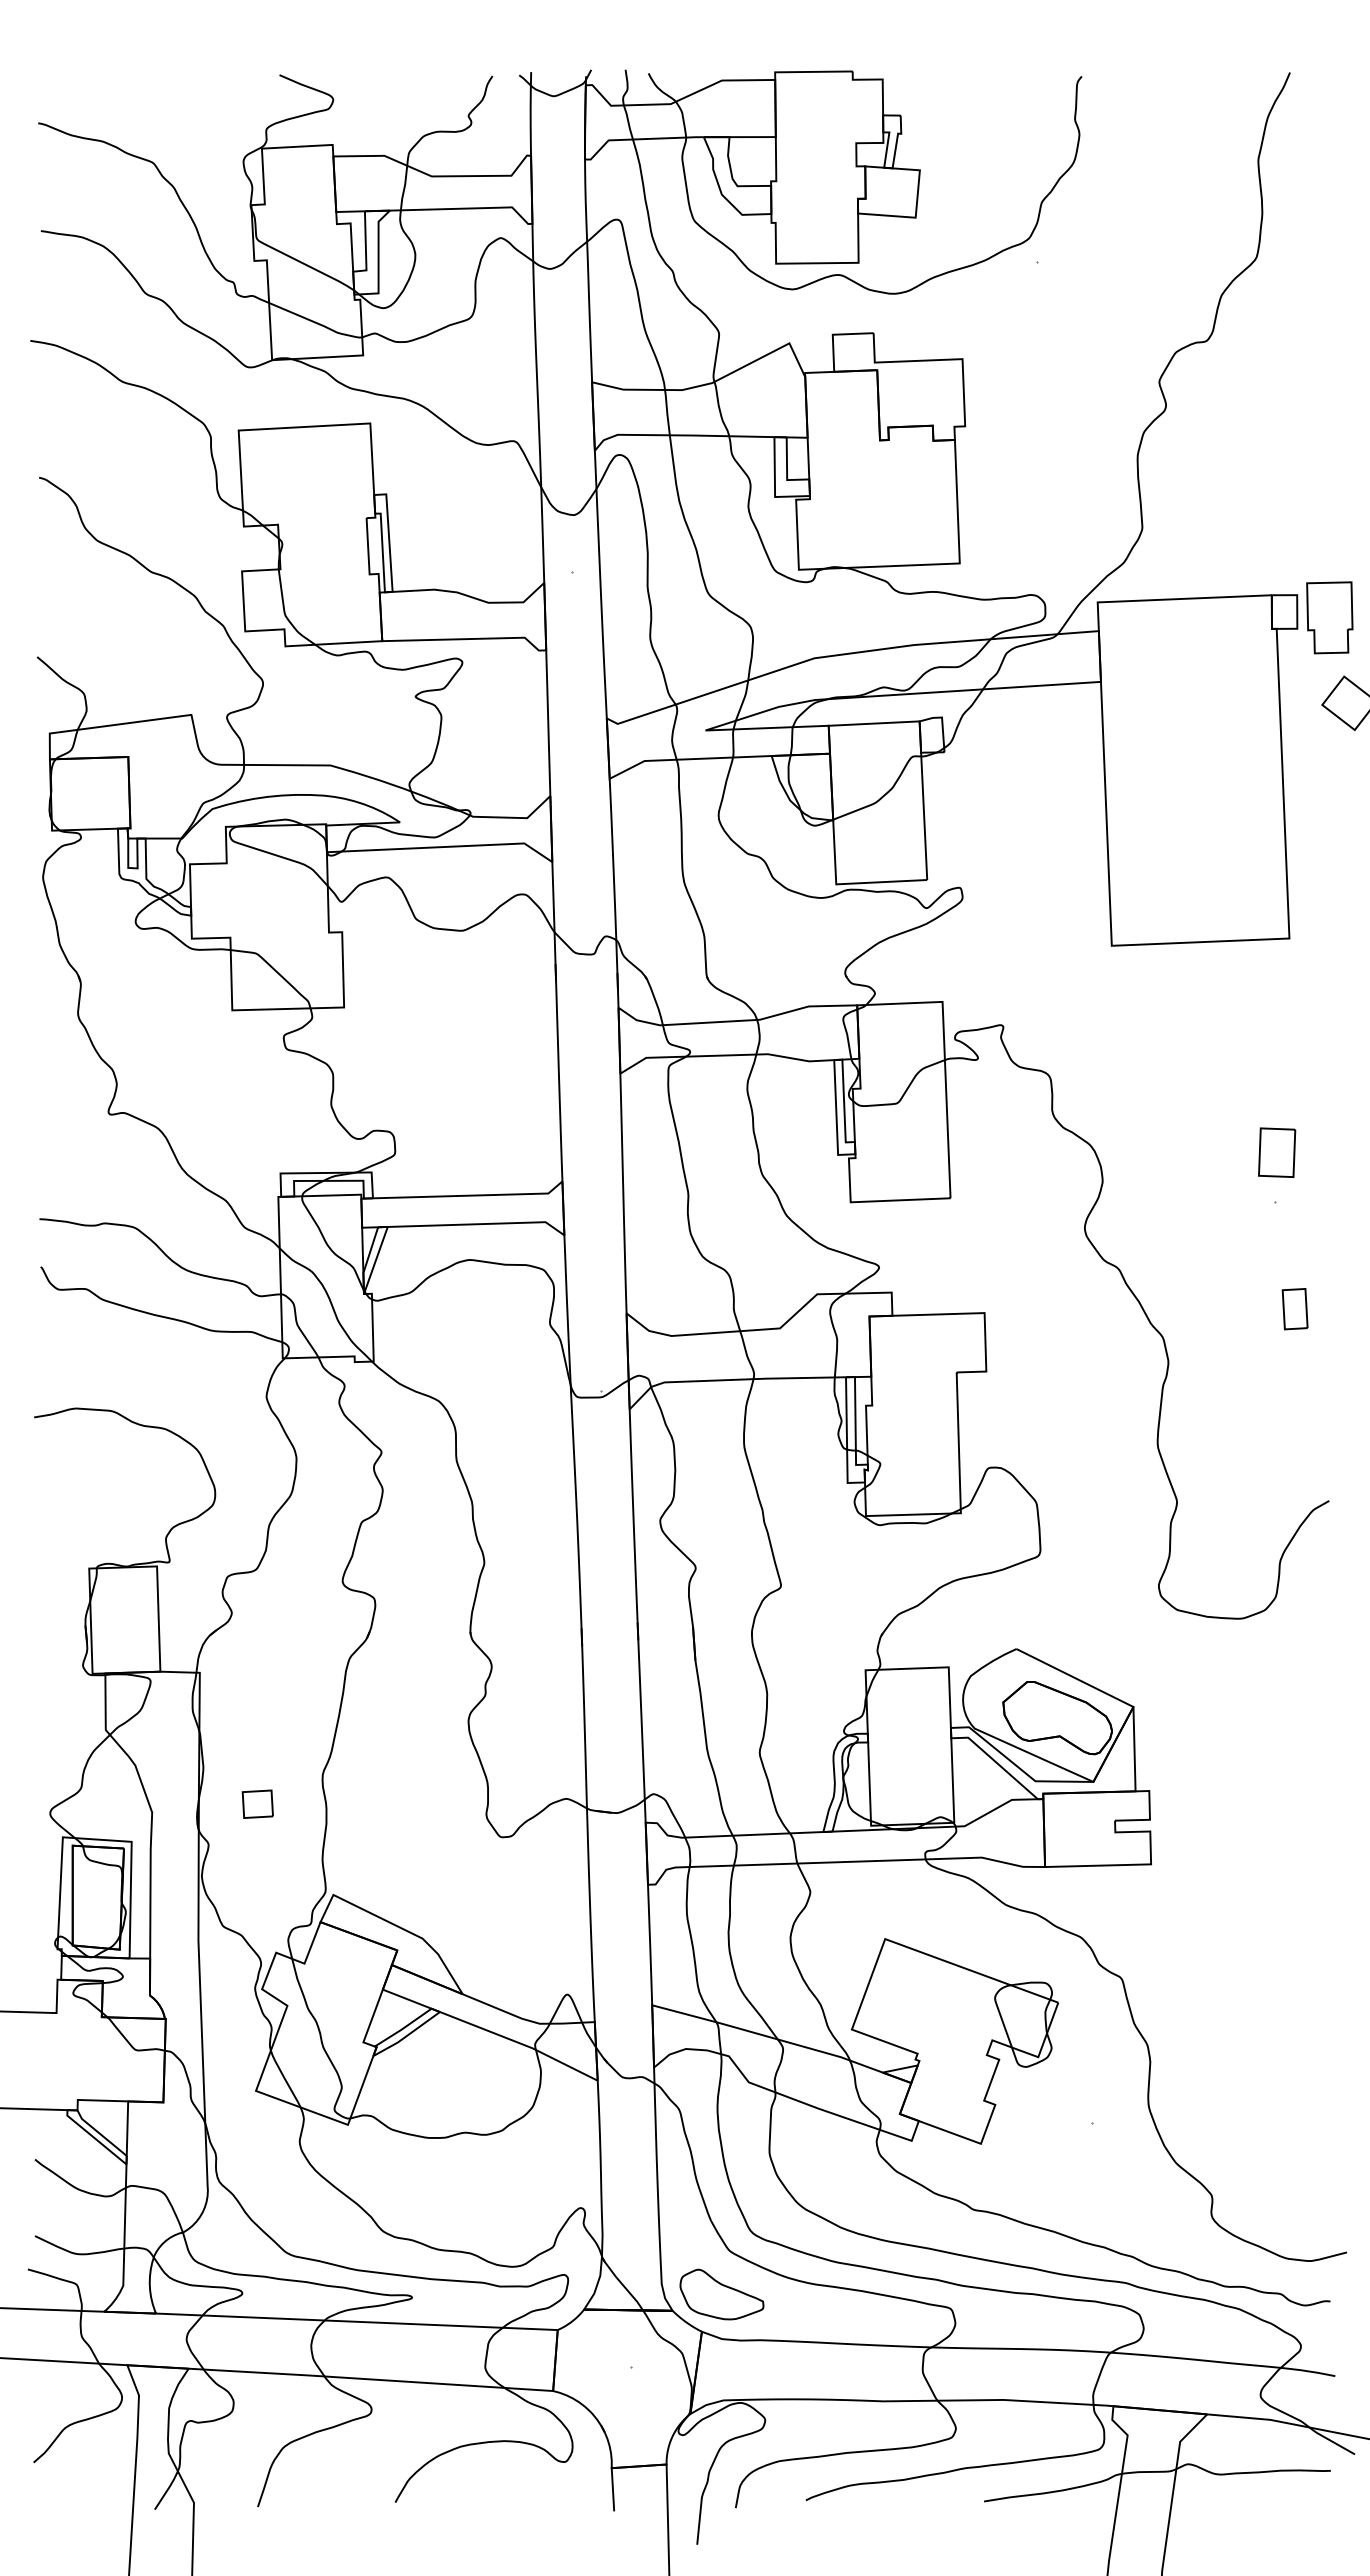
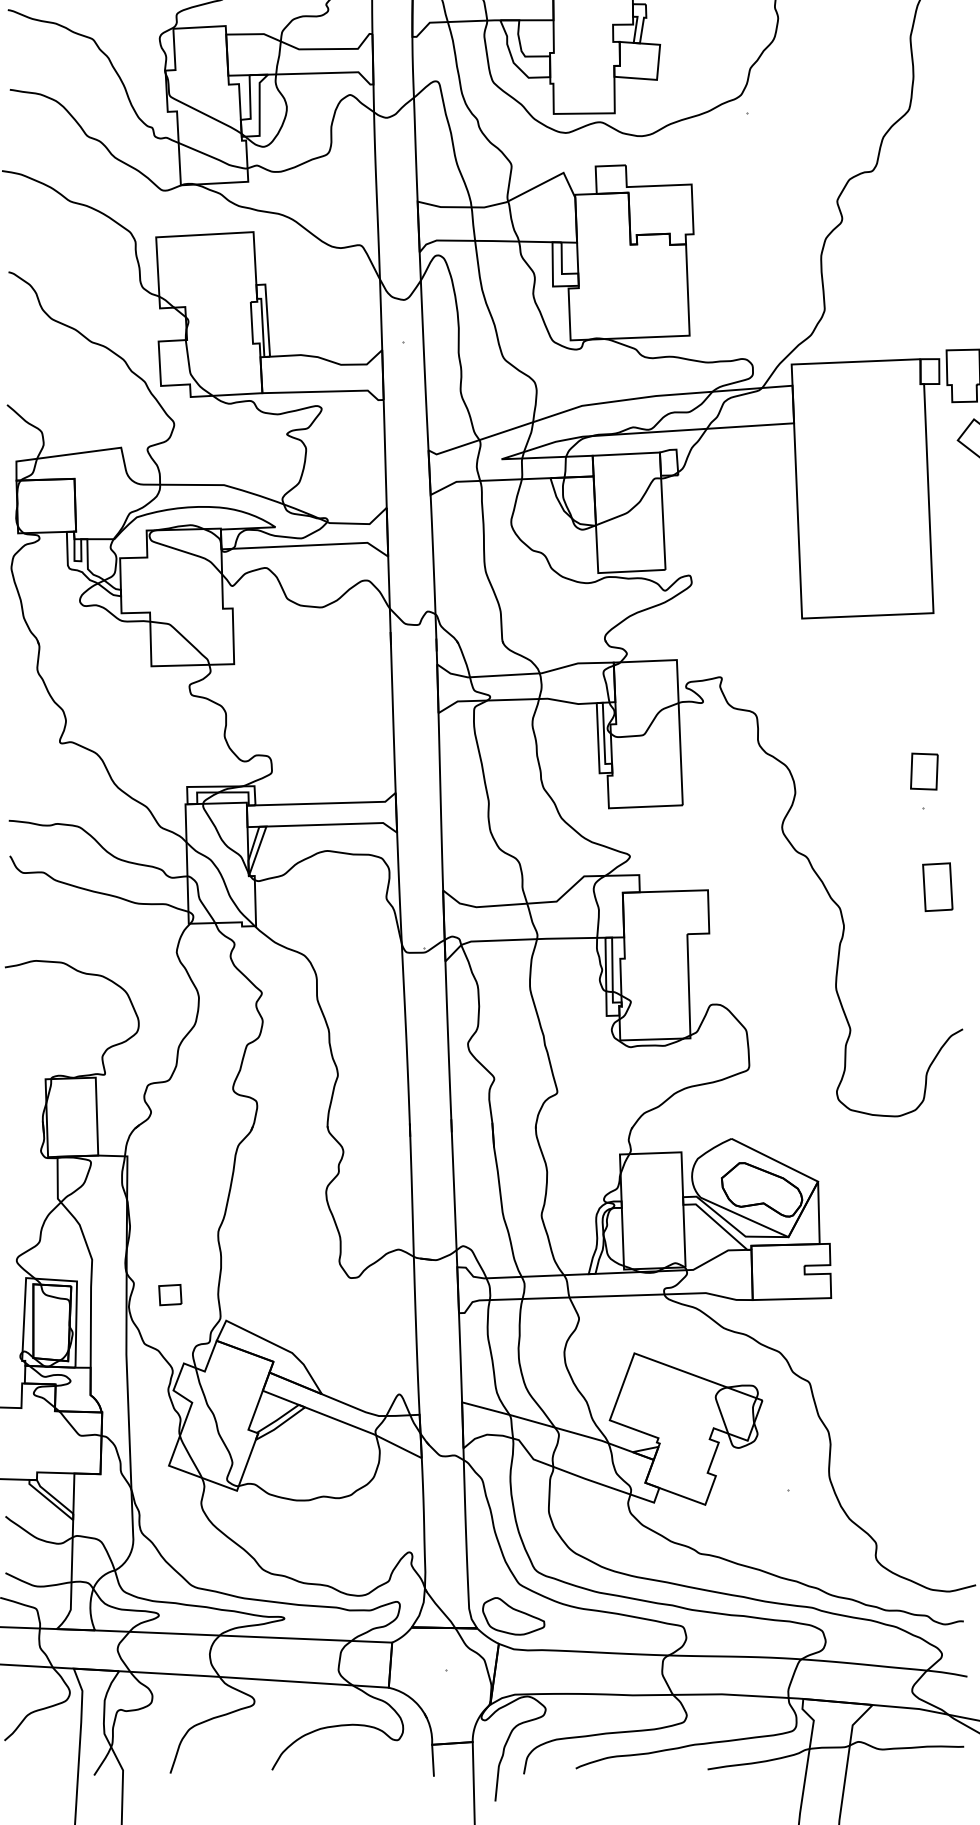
part: (1294, 1309) -> (937, 887), size x1.6
part: (257, 1803) -> (170, 1294), moved

